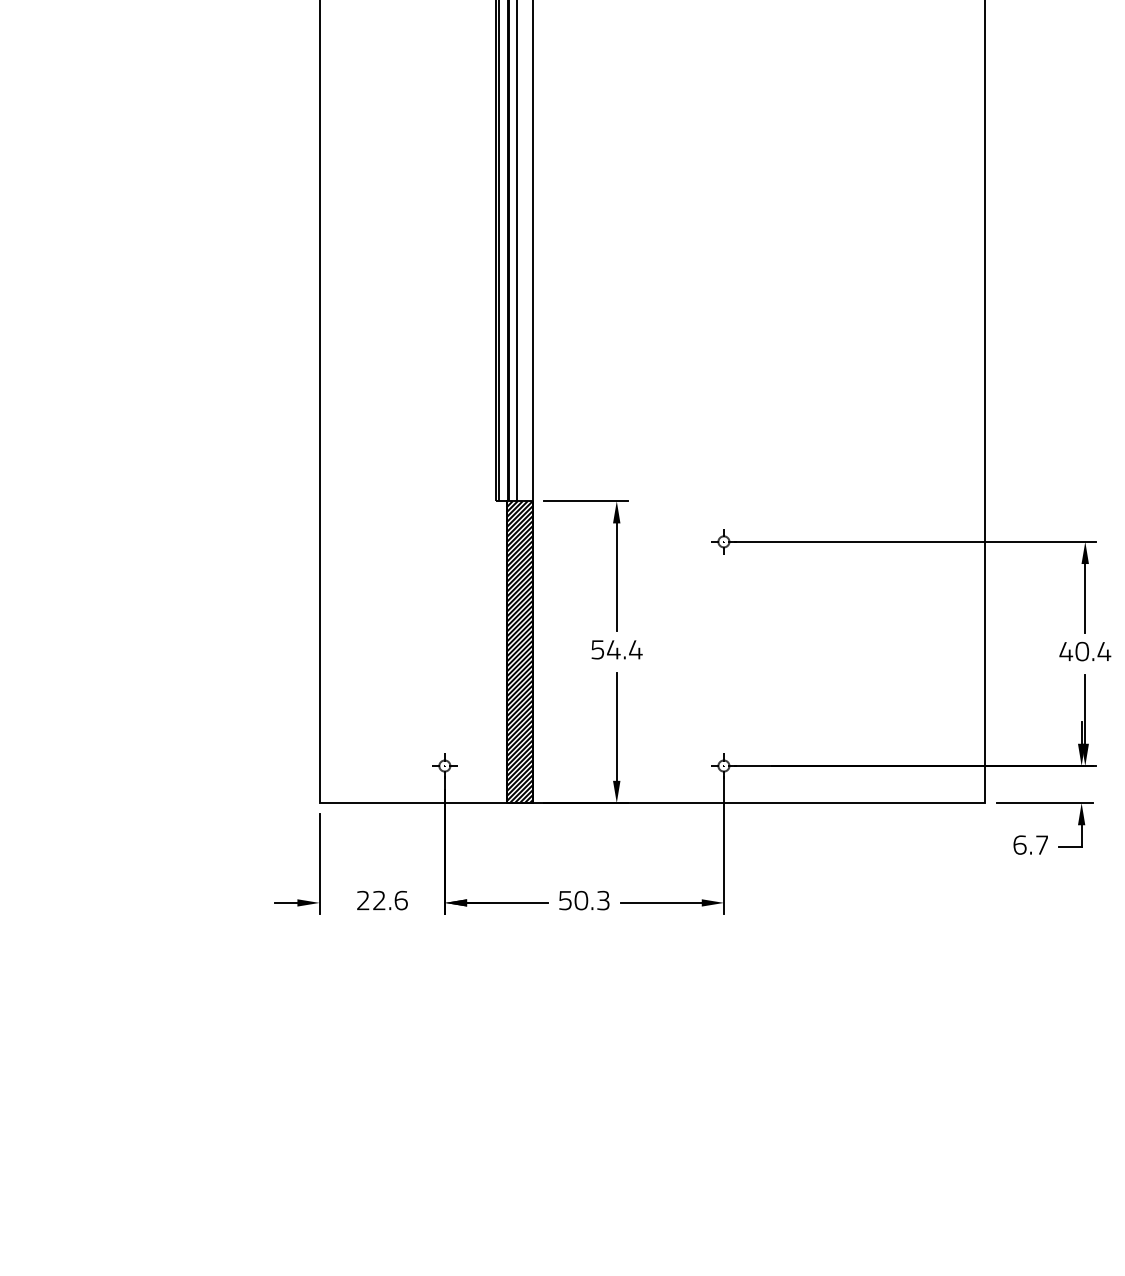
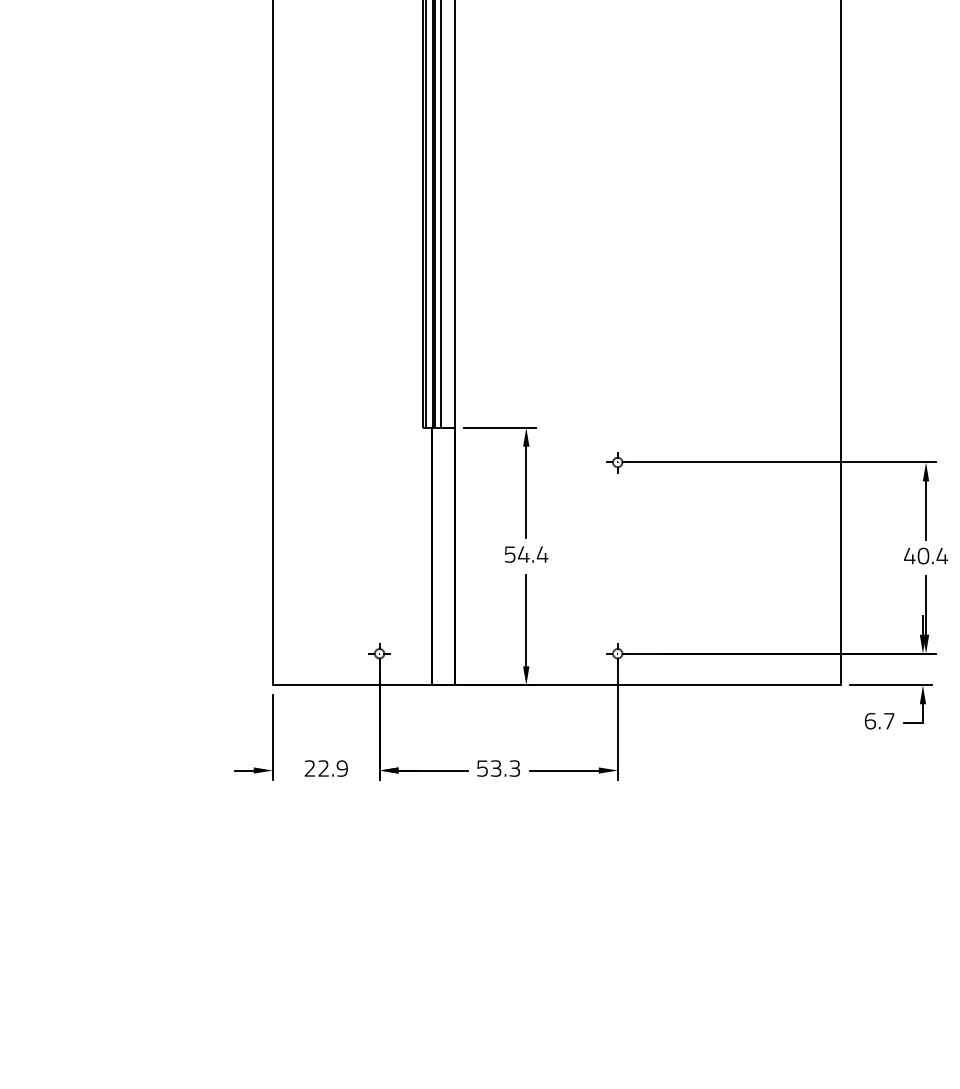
hatch: (519, 652) -> (443, 556), removed
text: (401, 900) -> (342, 768), 22.6 -> 22.9
text: (580, 900) -> (495, 768), 50.3 -> 53.3

